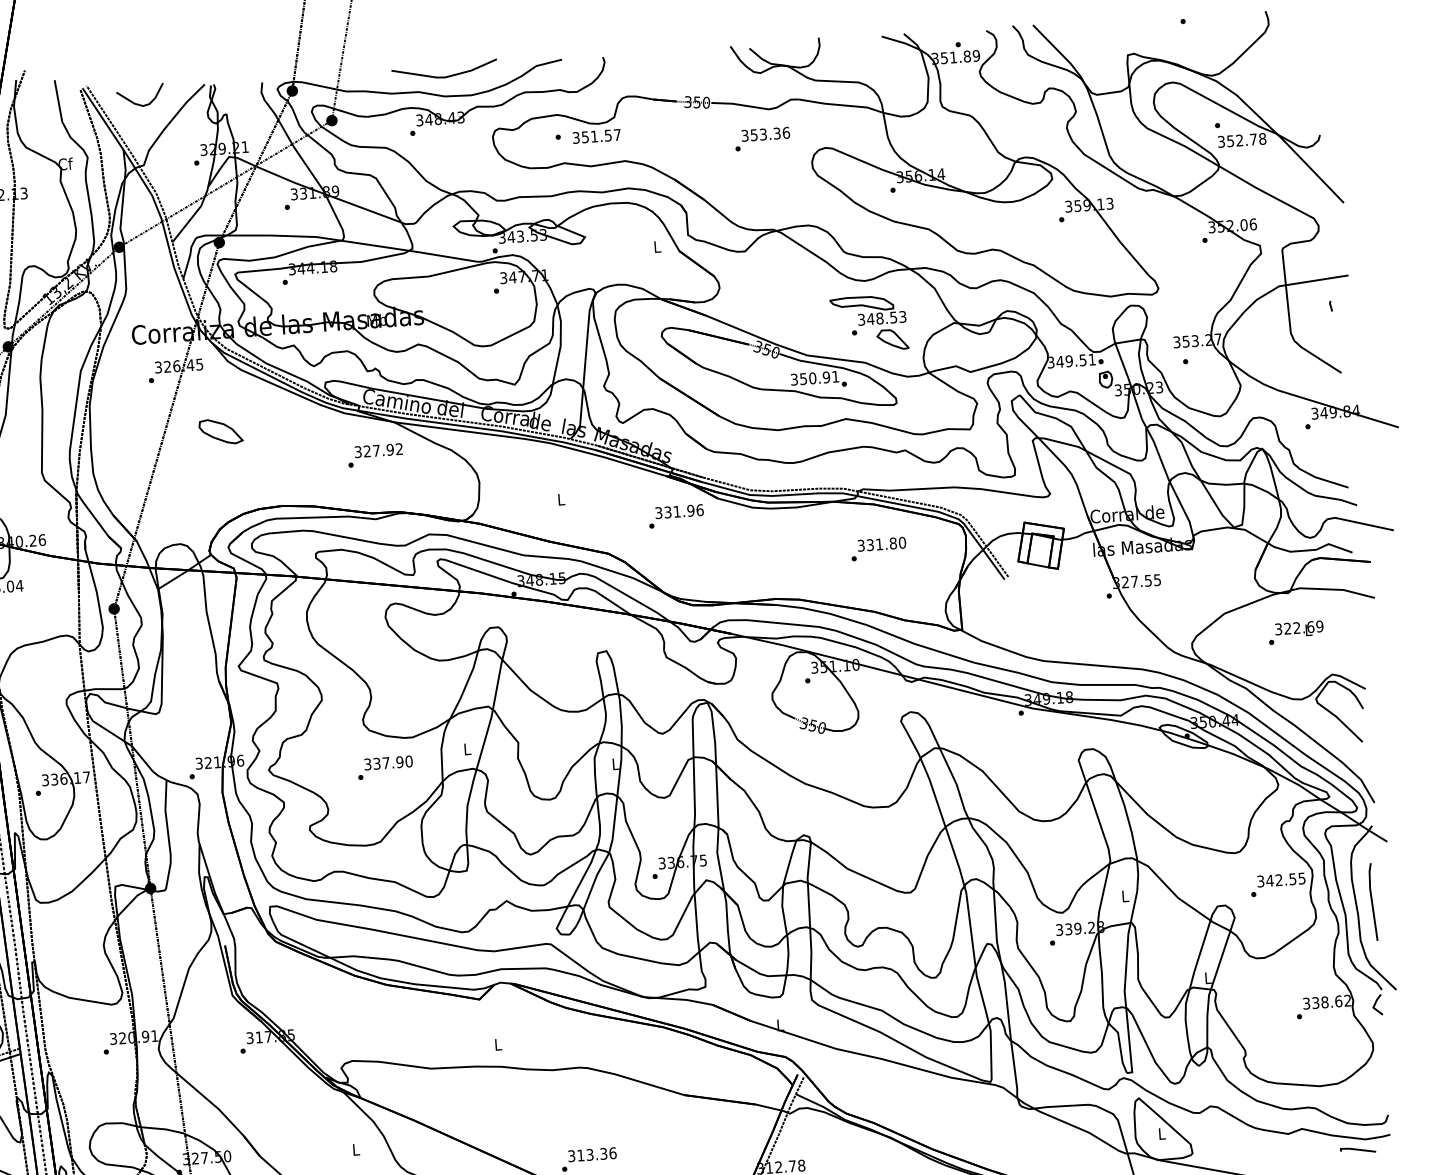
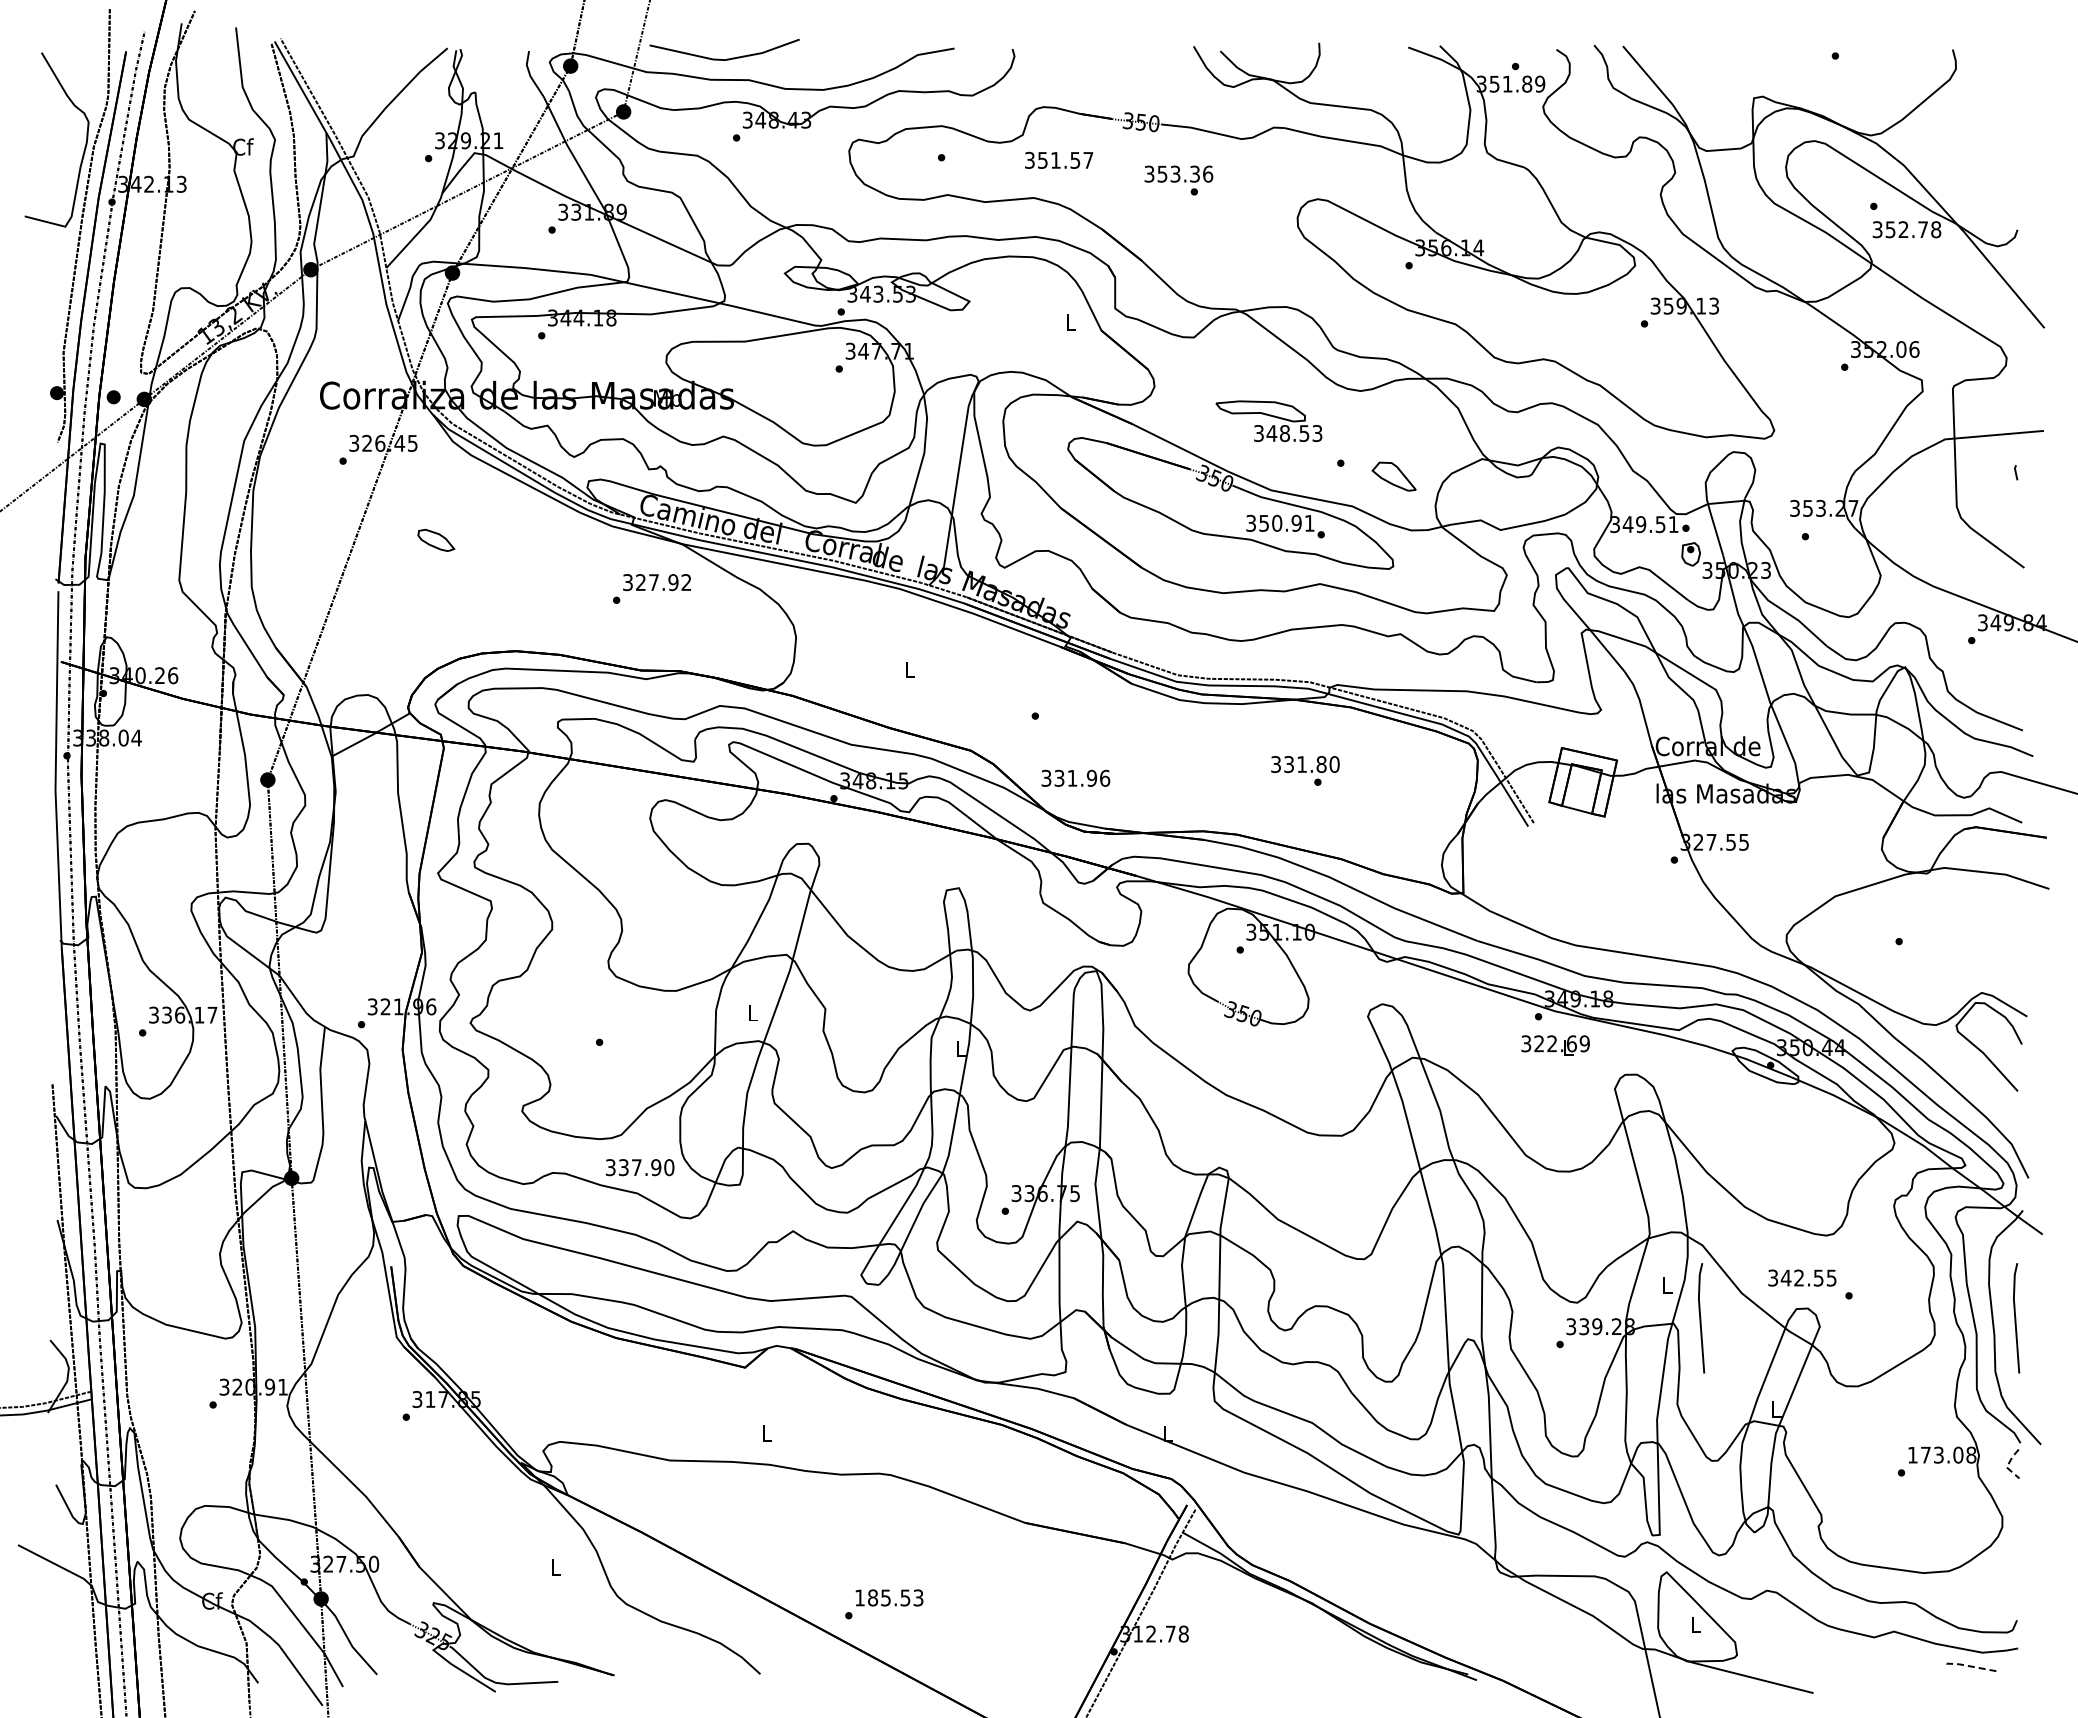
line: (446, 76) -> (726, 58), moved
curve: (137, 103) -> (350, 68), removed
text: (765, 133) -> (1178, 173), moved
text: (597, 135) -> (1059, 159), moved
part: (867, 310) -> (1268, 420), moved
part: (221, 431) -> (436, 540), size x0.6
text: (679, 511) -> (1075, 777), moved
text: (881, 544) -> (1305, 764), moved
text: (1299, 629) -> (1555, 1045), moved
text: (388, 762) -> (639, 1167), moved
text: (1281, 879) -> (1802, 1277), moved
line: (1150, 917) -> (1701, 1318), added
text: (1327, 1001) -> (1942, 1454), 338.62 -> 173.08
line: (1373, 1006) -> (2007, 1465), solid -> dashed
line: (1355, 1149) -> (1967, 1665), solid -> dashed
text: (592, 1154) -> (889, 1597), 313.36 -> 185.53

